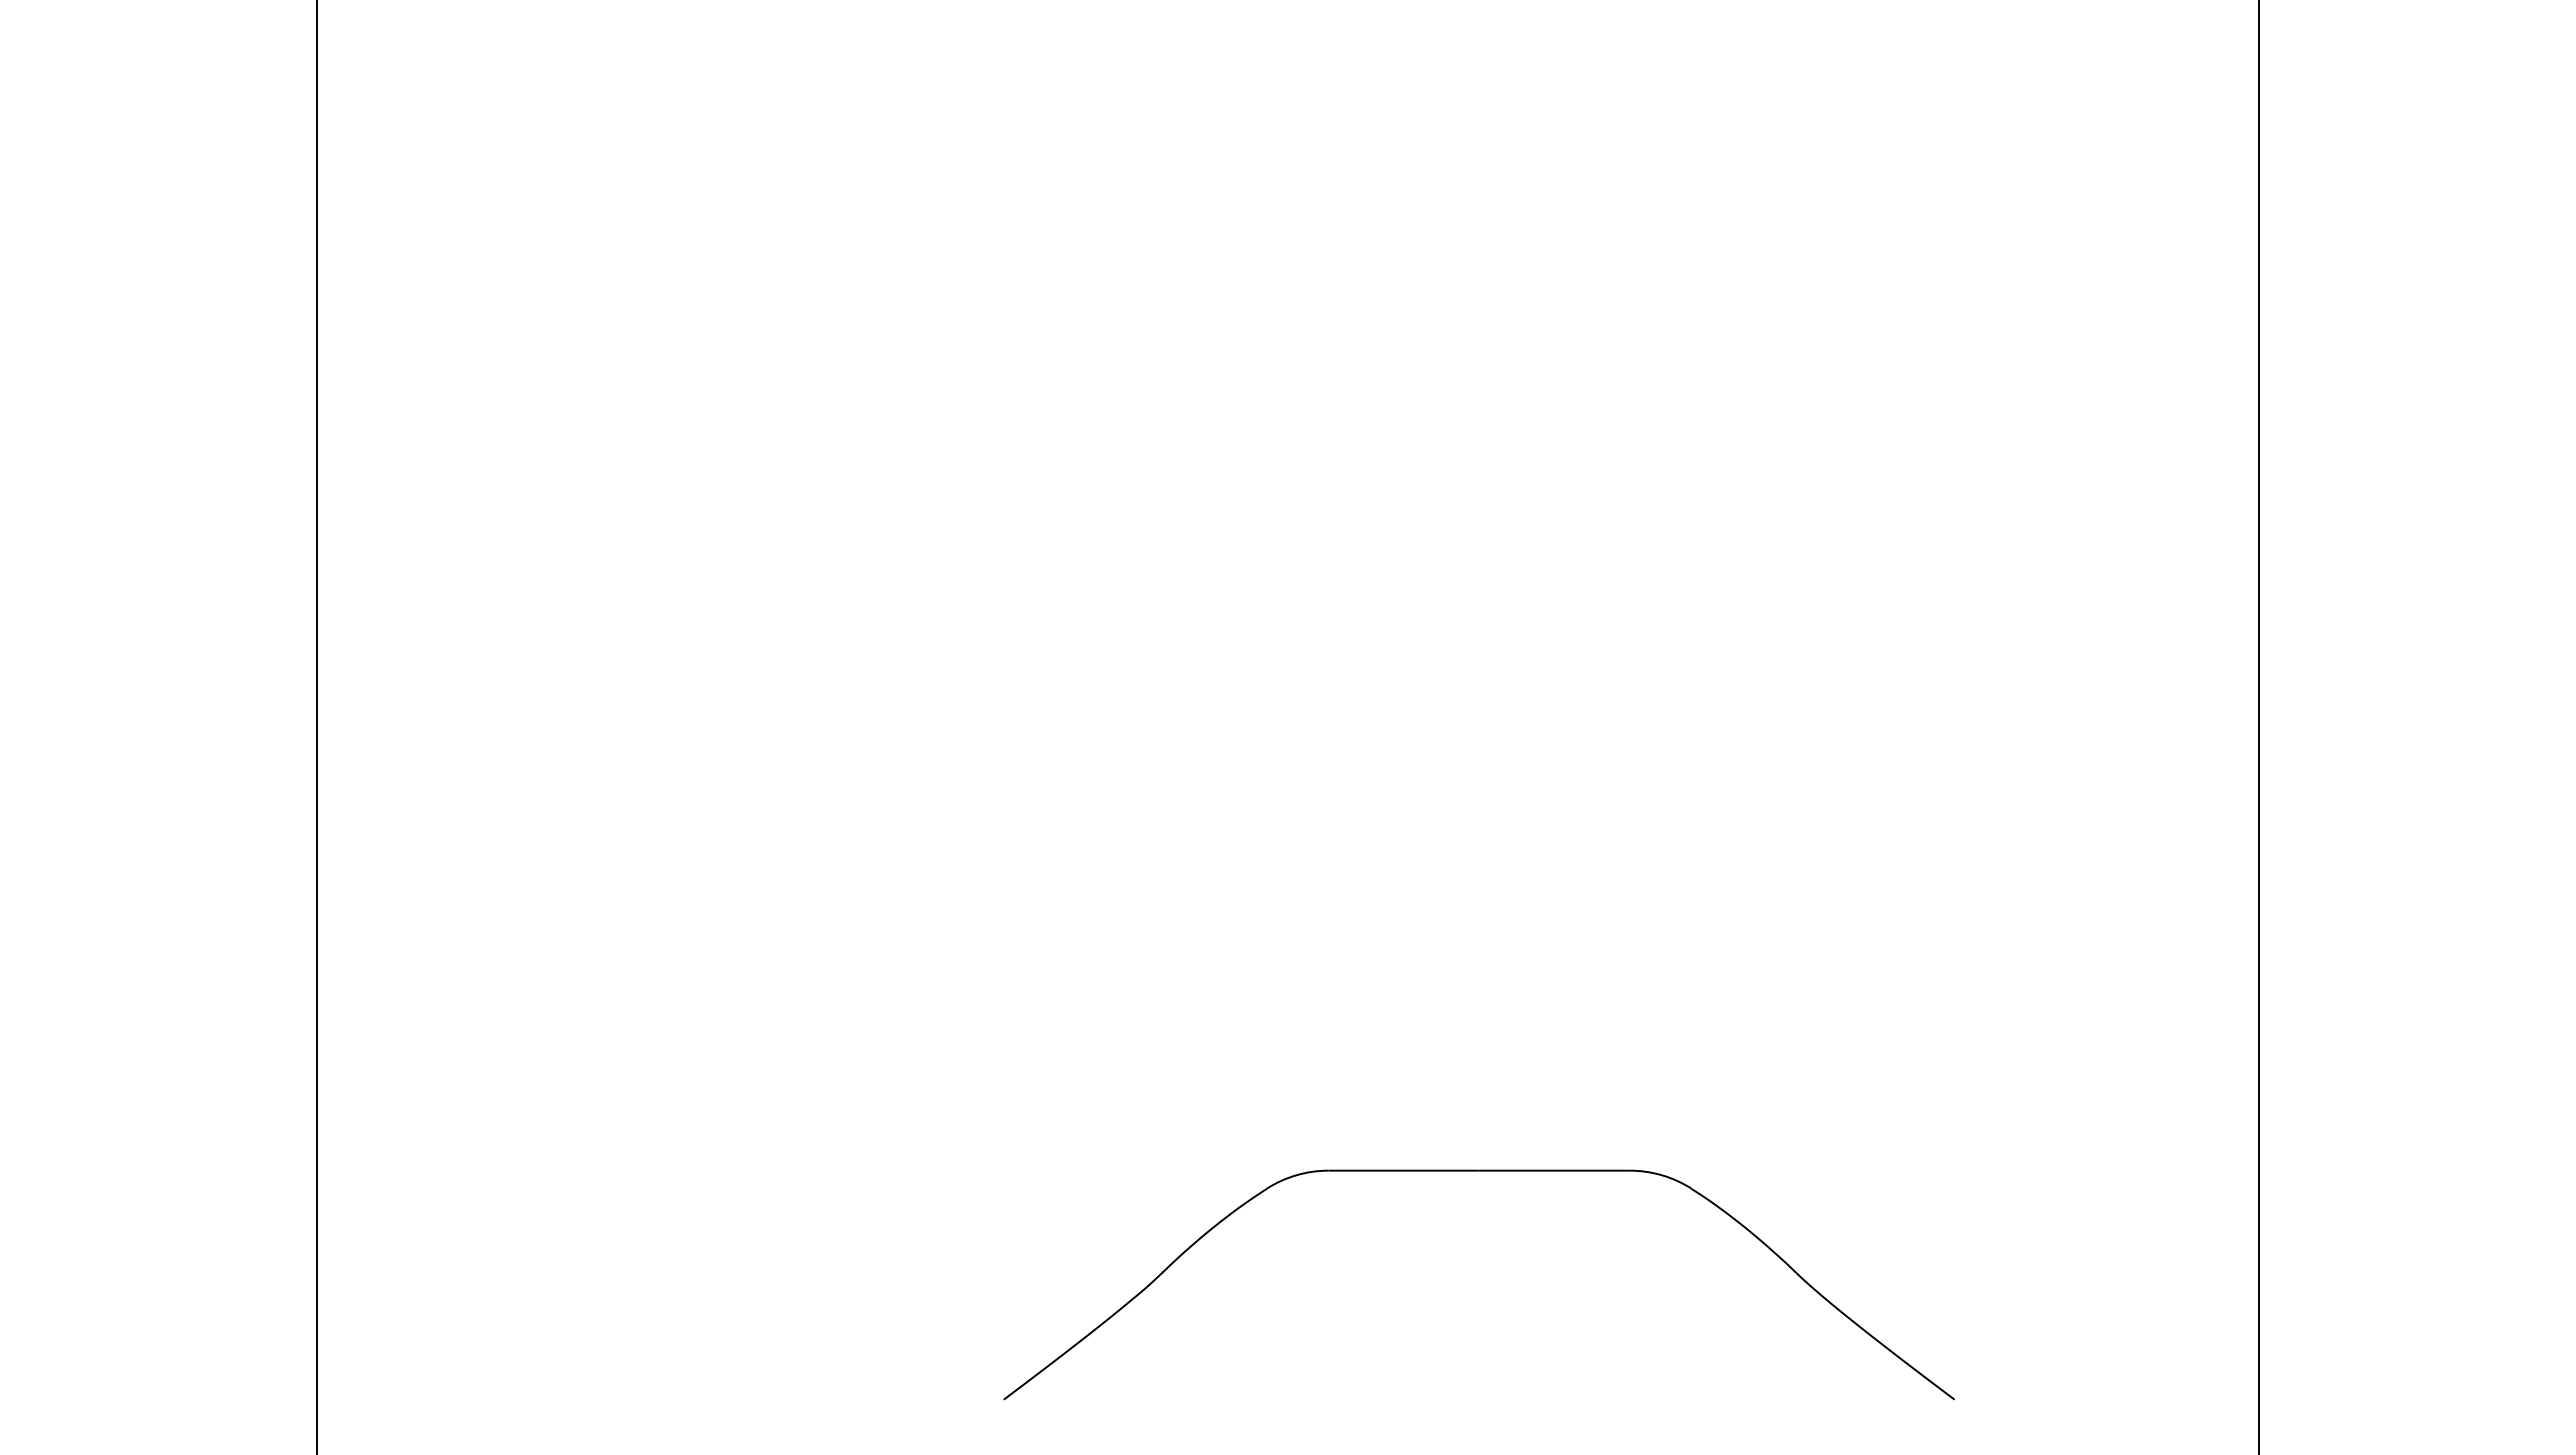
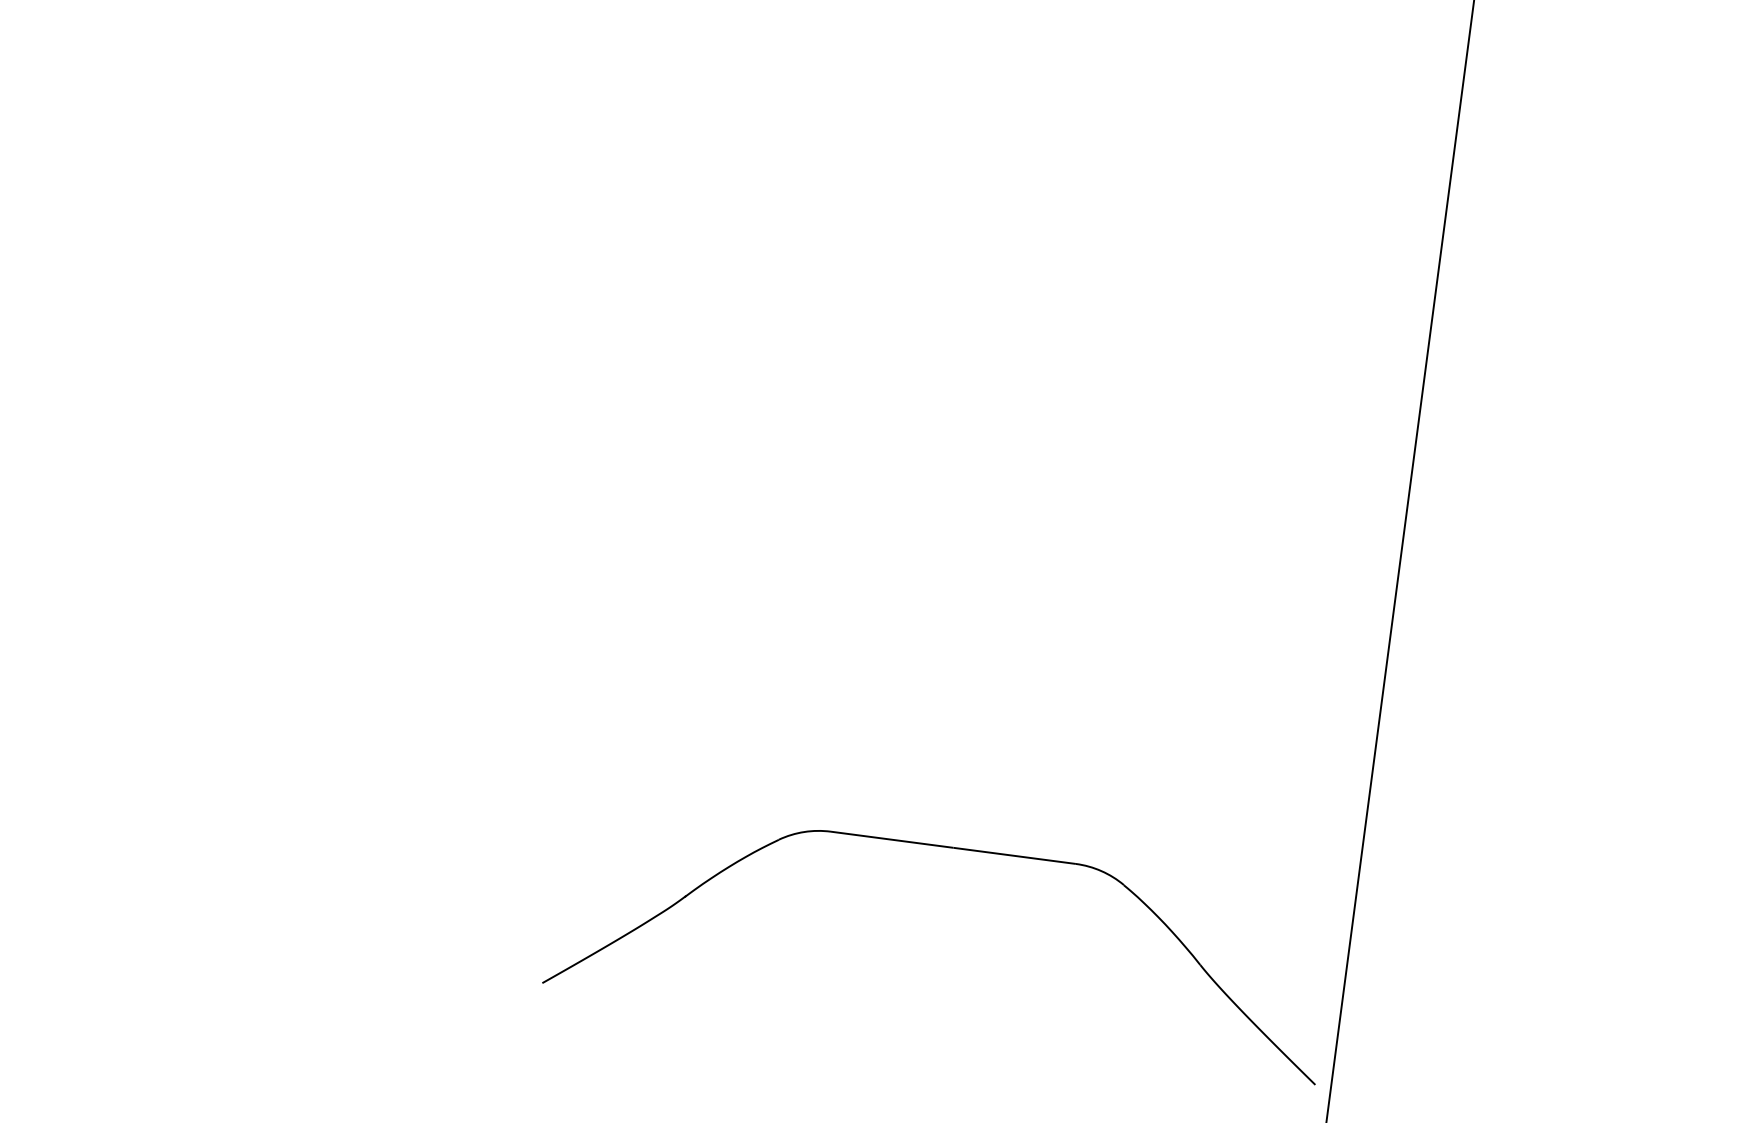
part: (1478, 1171) -> (952, 848), moved

